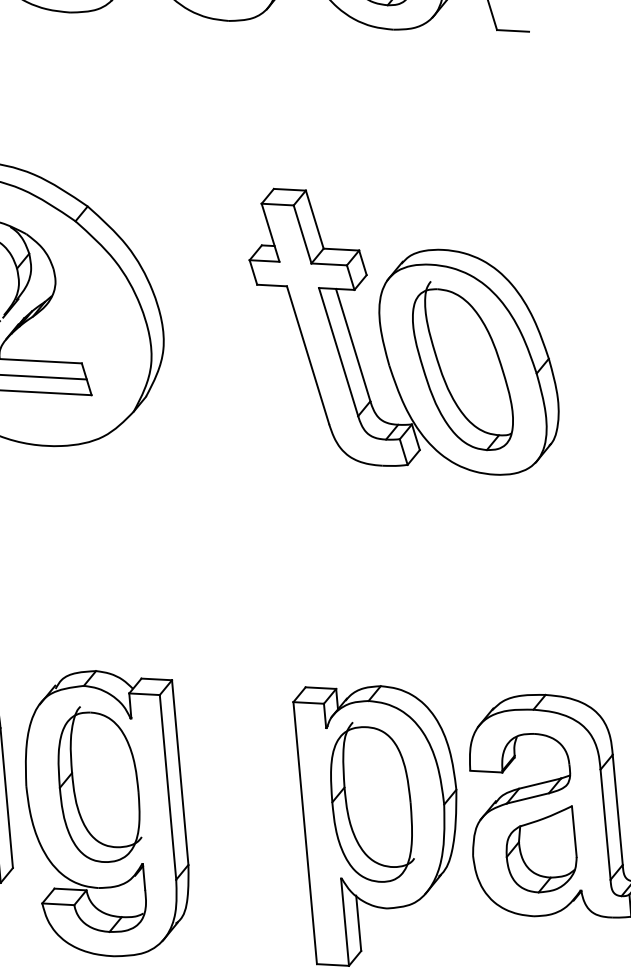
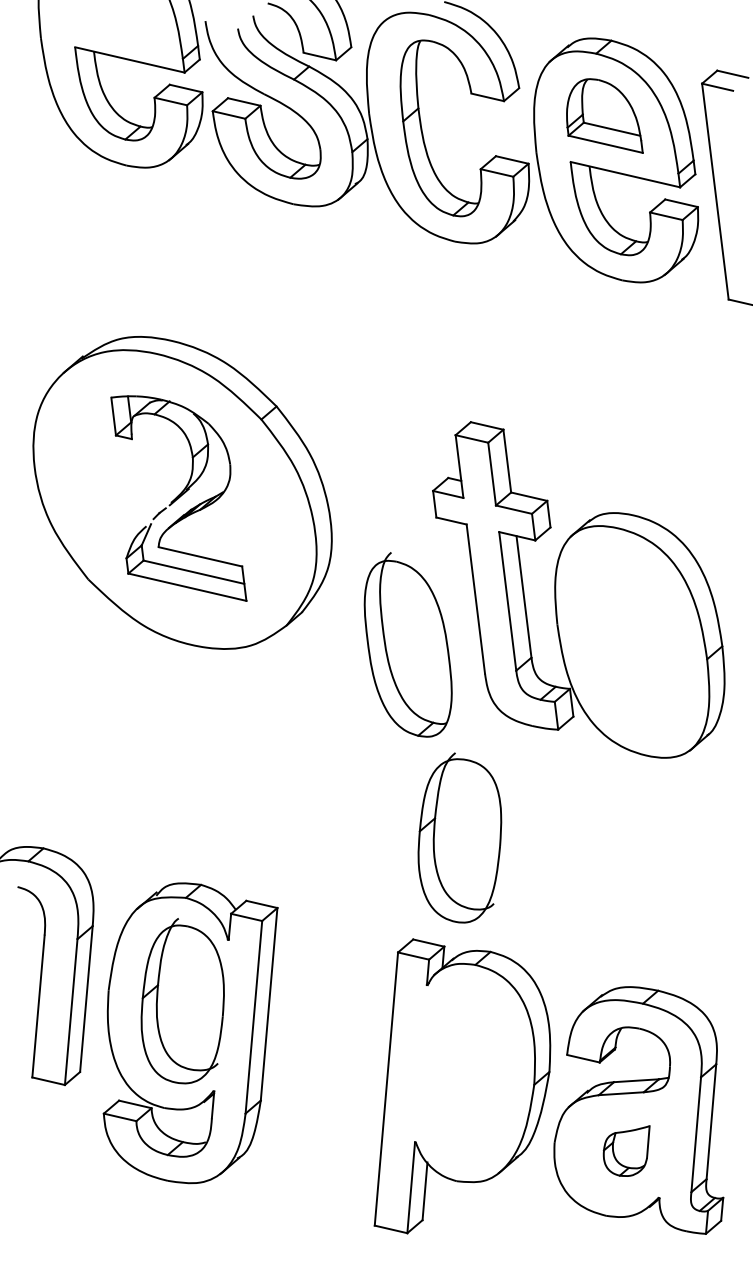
part: (461, 365) -> (407, 644), moved
part: (370, 801) -> (459, 837), moved
part: (542, 851) -> (626, 1150), size x0.6

